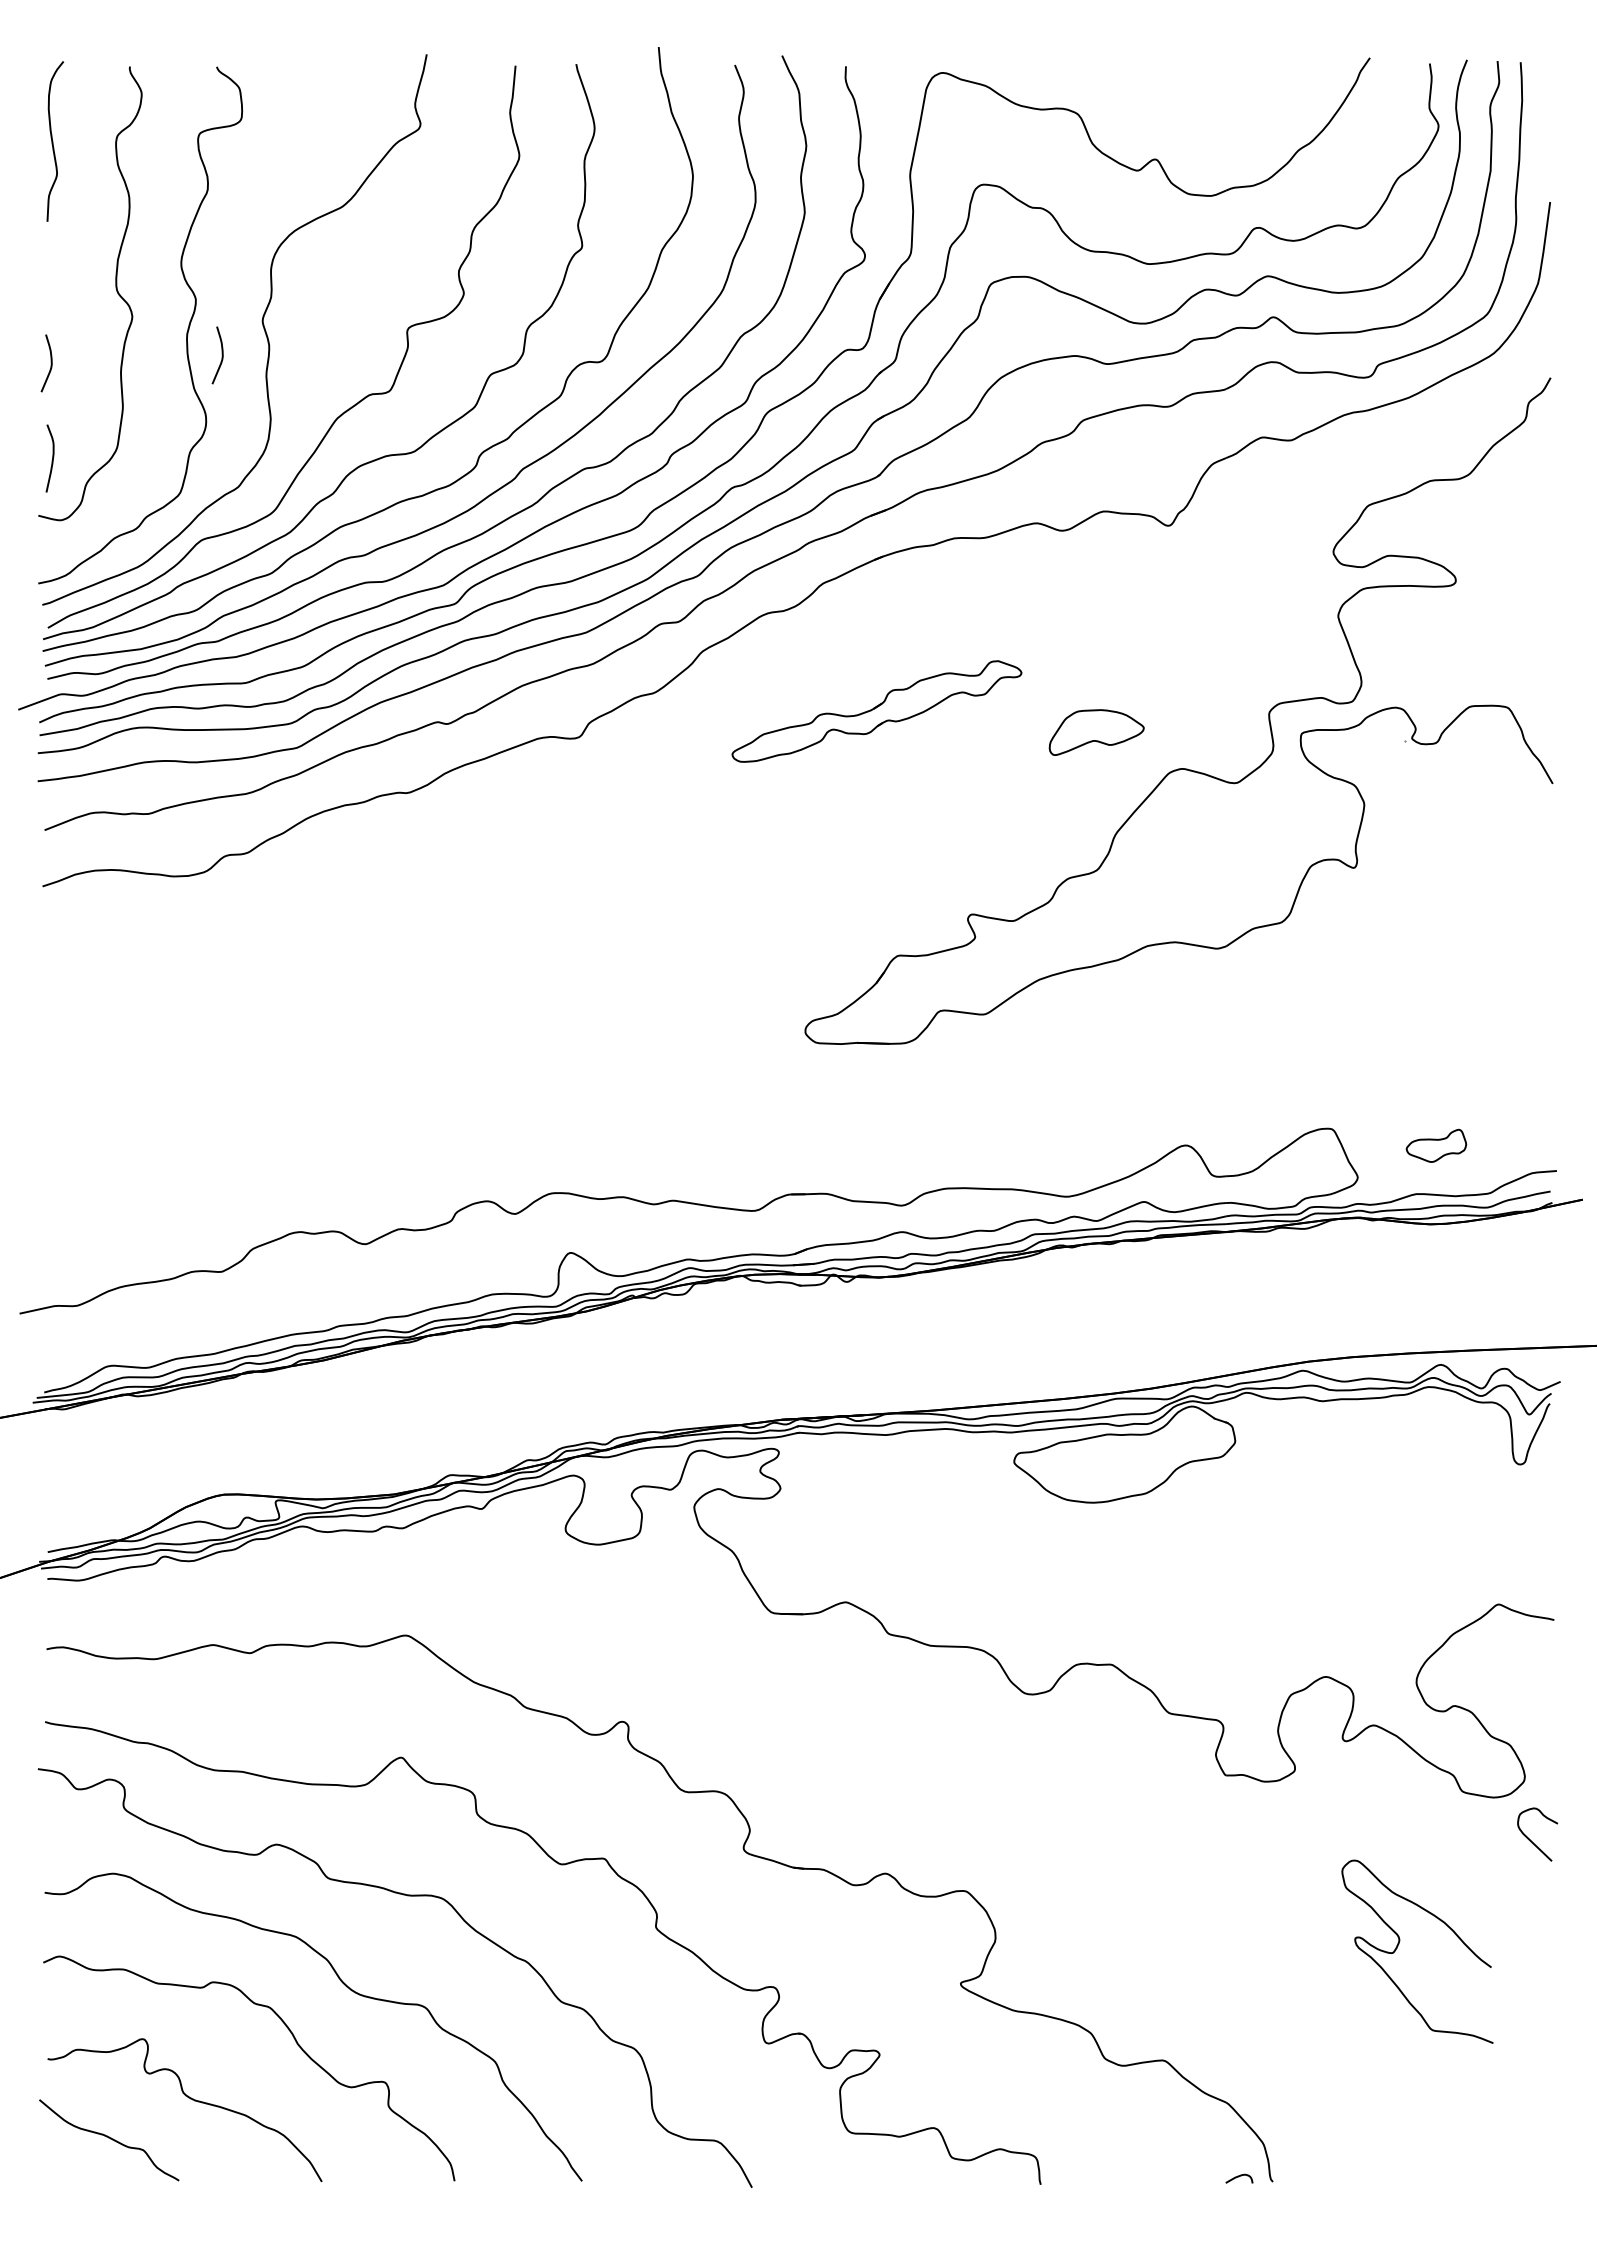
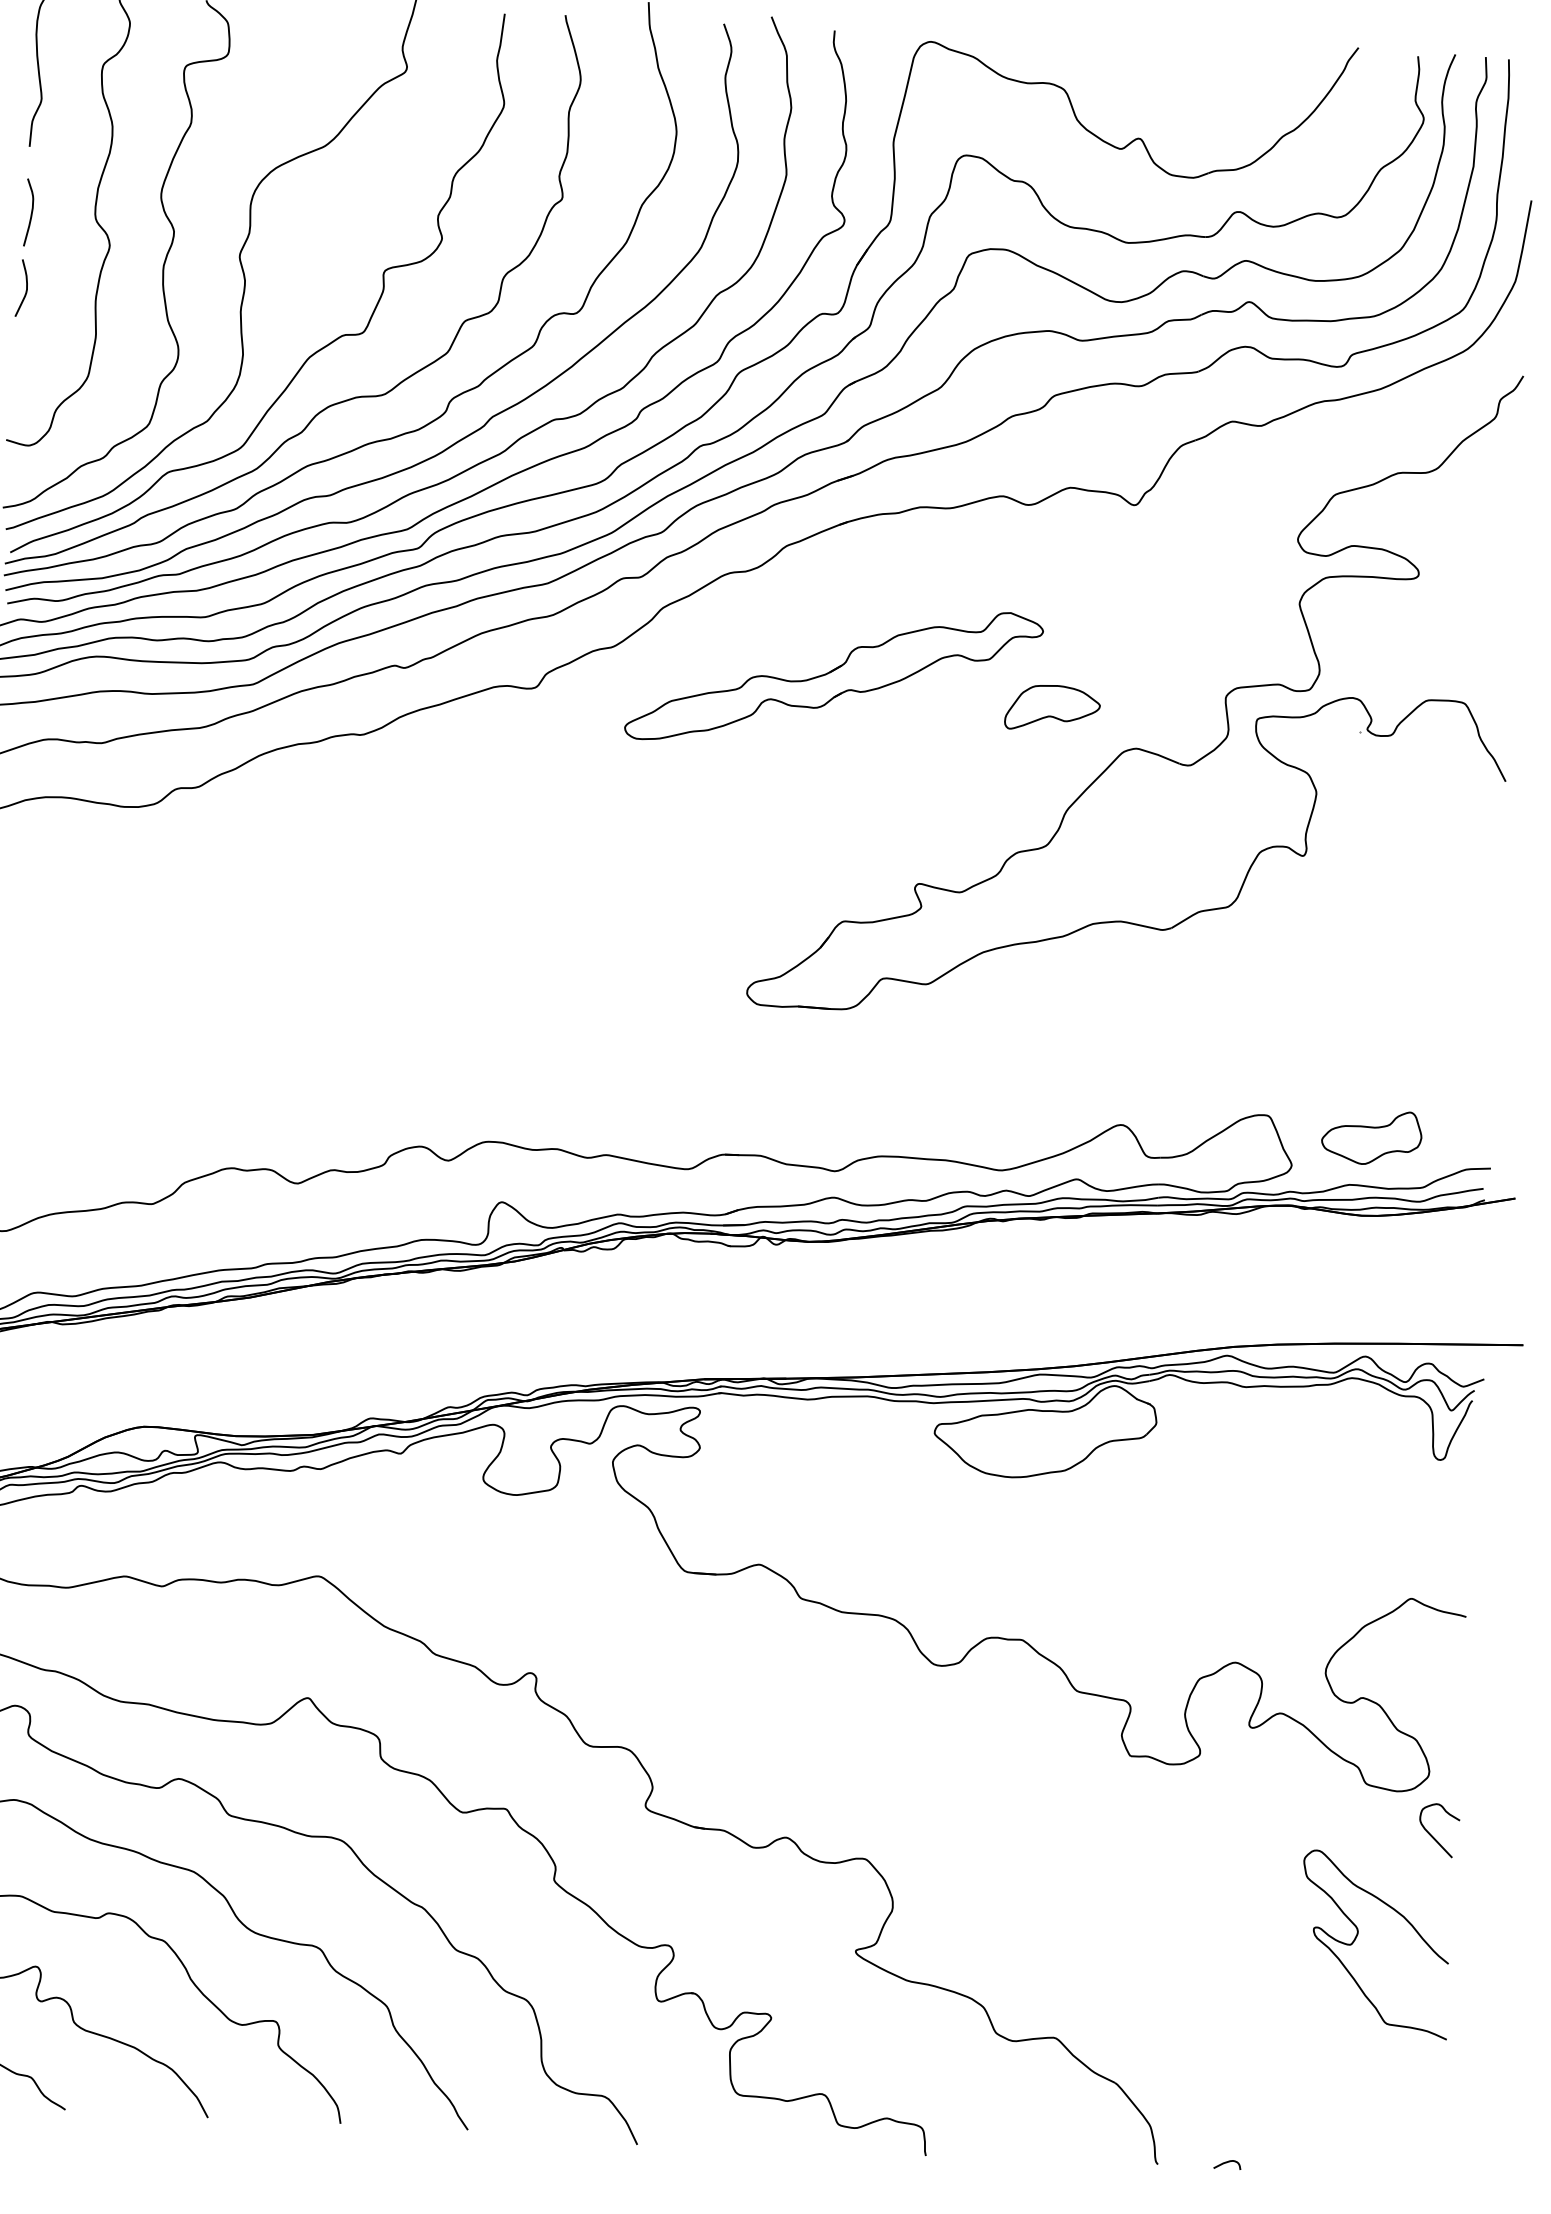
curve: (221, 355) -> (196, 288), removed
curve: (51, 460) -> (30, 214), moved
part: (876, 711) -> (833, 676), size x1.43
part: (1436, 1145) -> (1371, 1137), size x1.67
curve: (1399, 1944) -> (1357, 1936), moved
curve: (1238, 2177) -> (1226, 2163), moved

